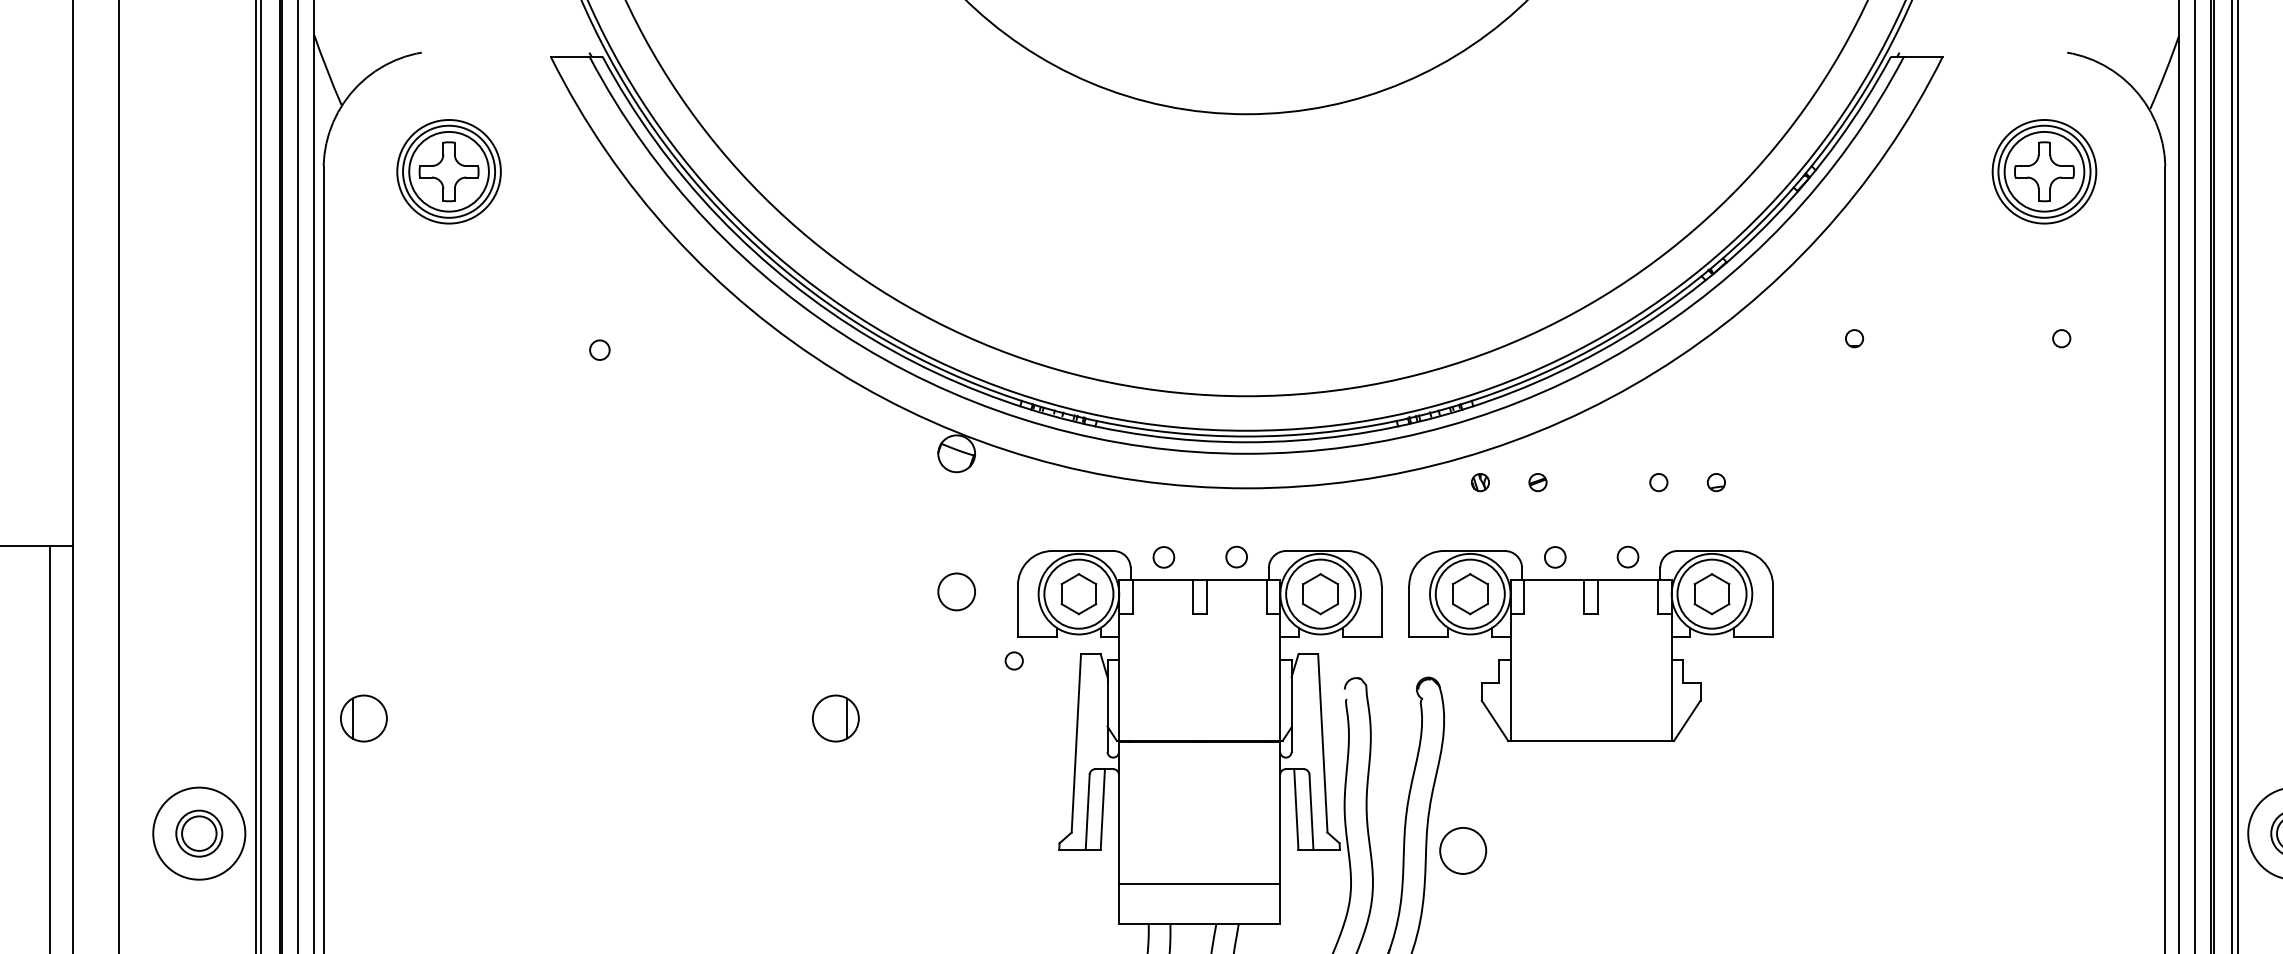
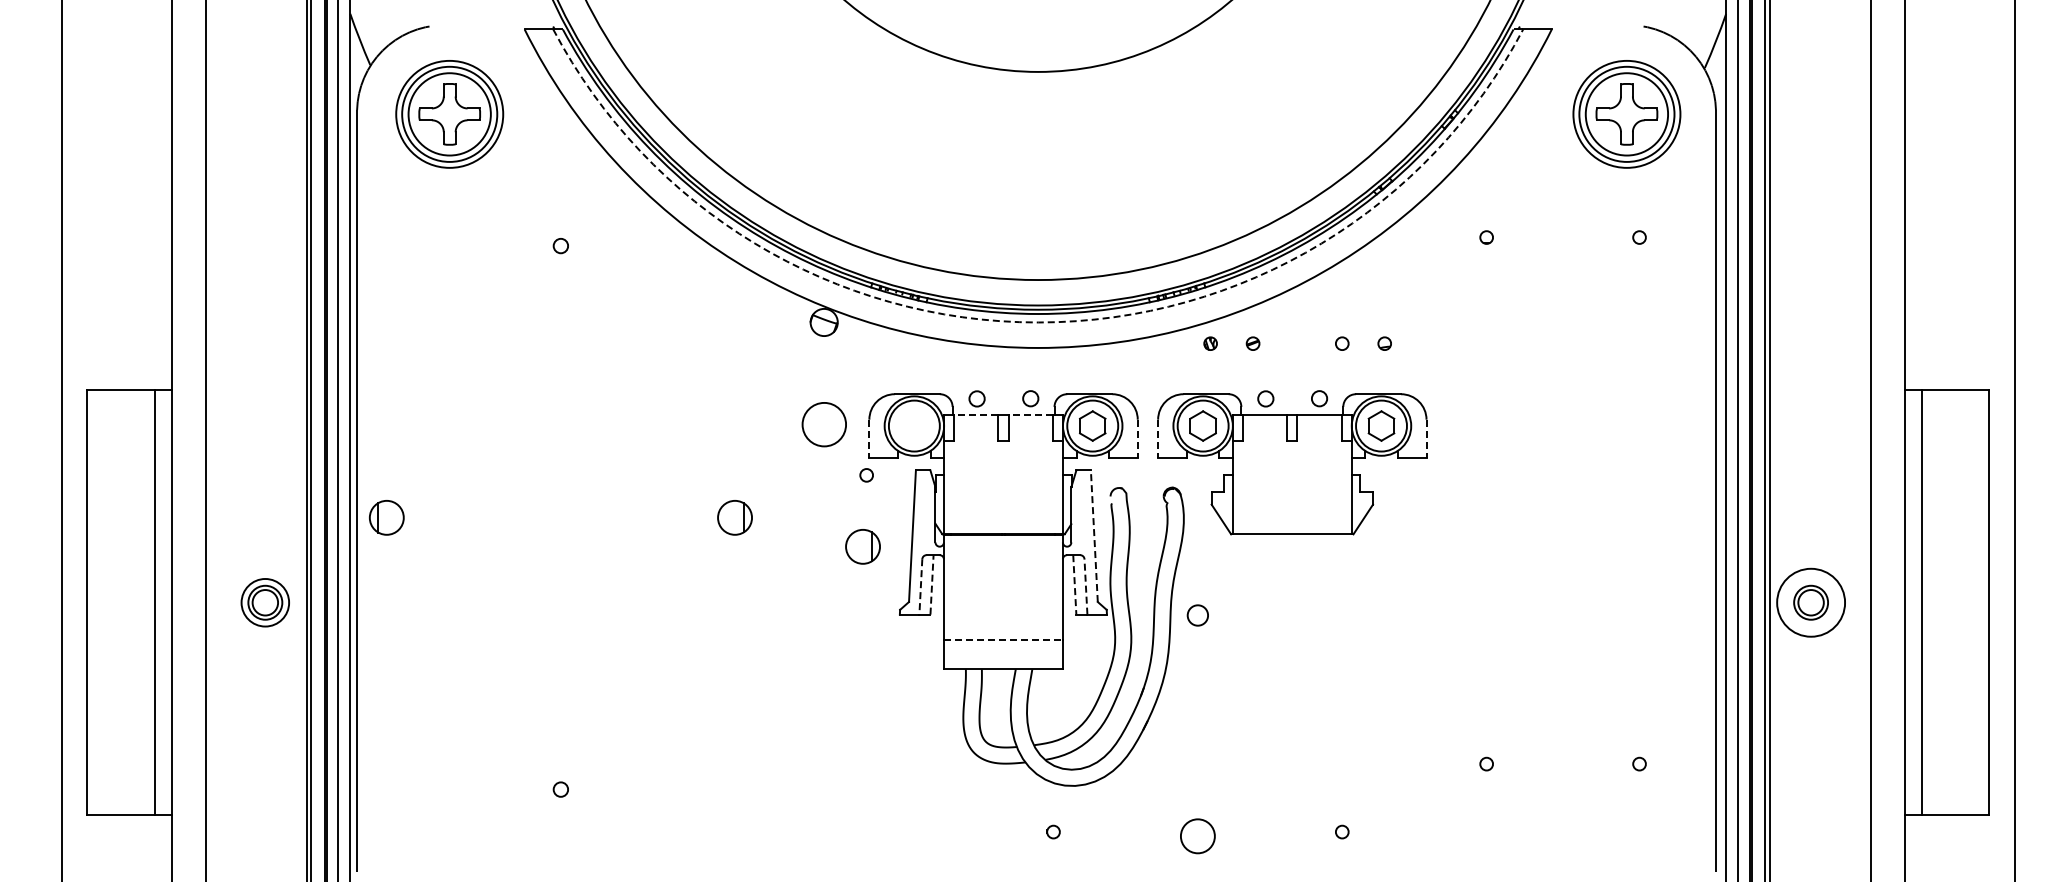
part: (448, 171) -> (449, 114), size x1.4
part: (2044, 171) -> (1626, 114), size x1.4
arc: (1247, 453) -> (1038, 322), solid -> dashed
line: (1161, 579) -> (975, 415), solid -> dashed
line: (1236, 579) -> (1030, 415), solid -> dashed
circle: (955, 590) -> (823, 423), size x1.6
part: (1079, 593) -> (914, 425), removed
line: (1018, 612) -> (869, 439), solid -> dashed
line: (1381, 612) -> (1137, 439), solid -> dashed
line: (1409, 612) -> (1158, 439), solid -> dashed
line: (1773, 612) -> (1426, 439), solid -> dashed
line: (1323, 743) -> (1094, 536), solid -> dashed
part: (1008, 757) -> (862, 546), added
line: (1103, 808) -> (932, 584), solid -> dashed
line: (1295, 808) -> (1074, 584), solid -> dashed
line: (1087, 811) -> (920, 586), solid -> dashed
line: (1310, 811) -> (1085, 586), solid -> dashed
circle: (199, 833) -> (265, 602), size x0.7
circle: (1462, 850) -> (1197, 615), size x0.6
line: (1199, 884) -> (1003, 640), solid -> dashed

